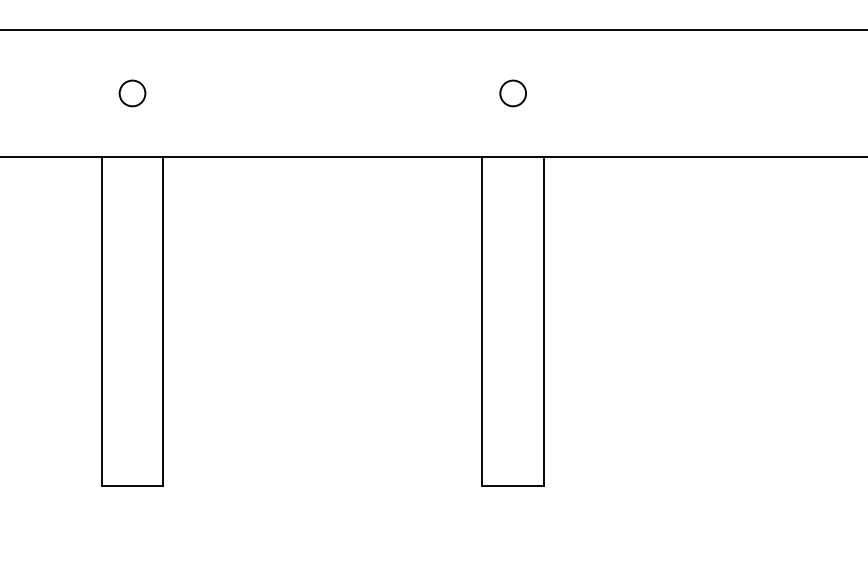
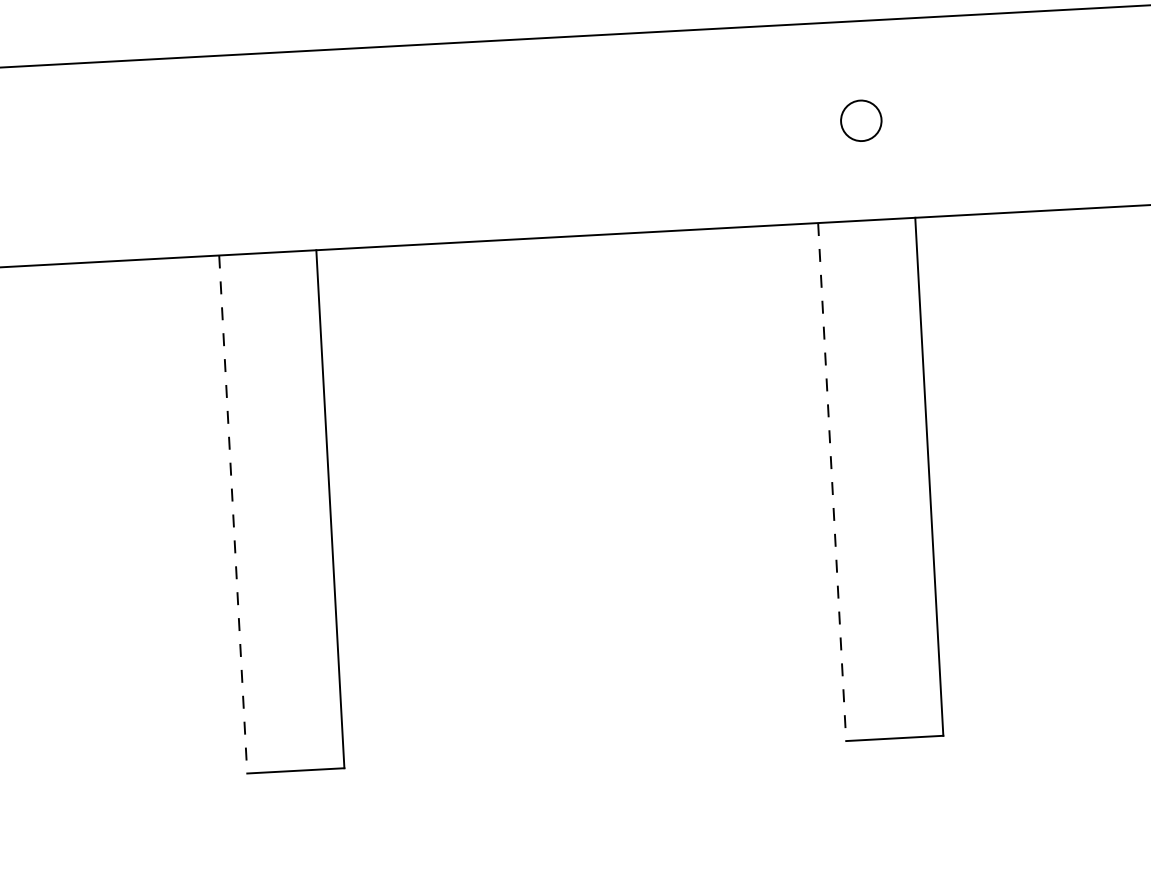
circle: (132, 93) -> (262, 153), removed
line: (101, 321) -> (232, 514), solid -> dashed
line: (482, 321) -> (832, 482), solid -> dashed

